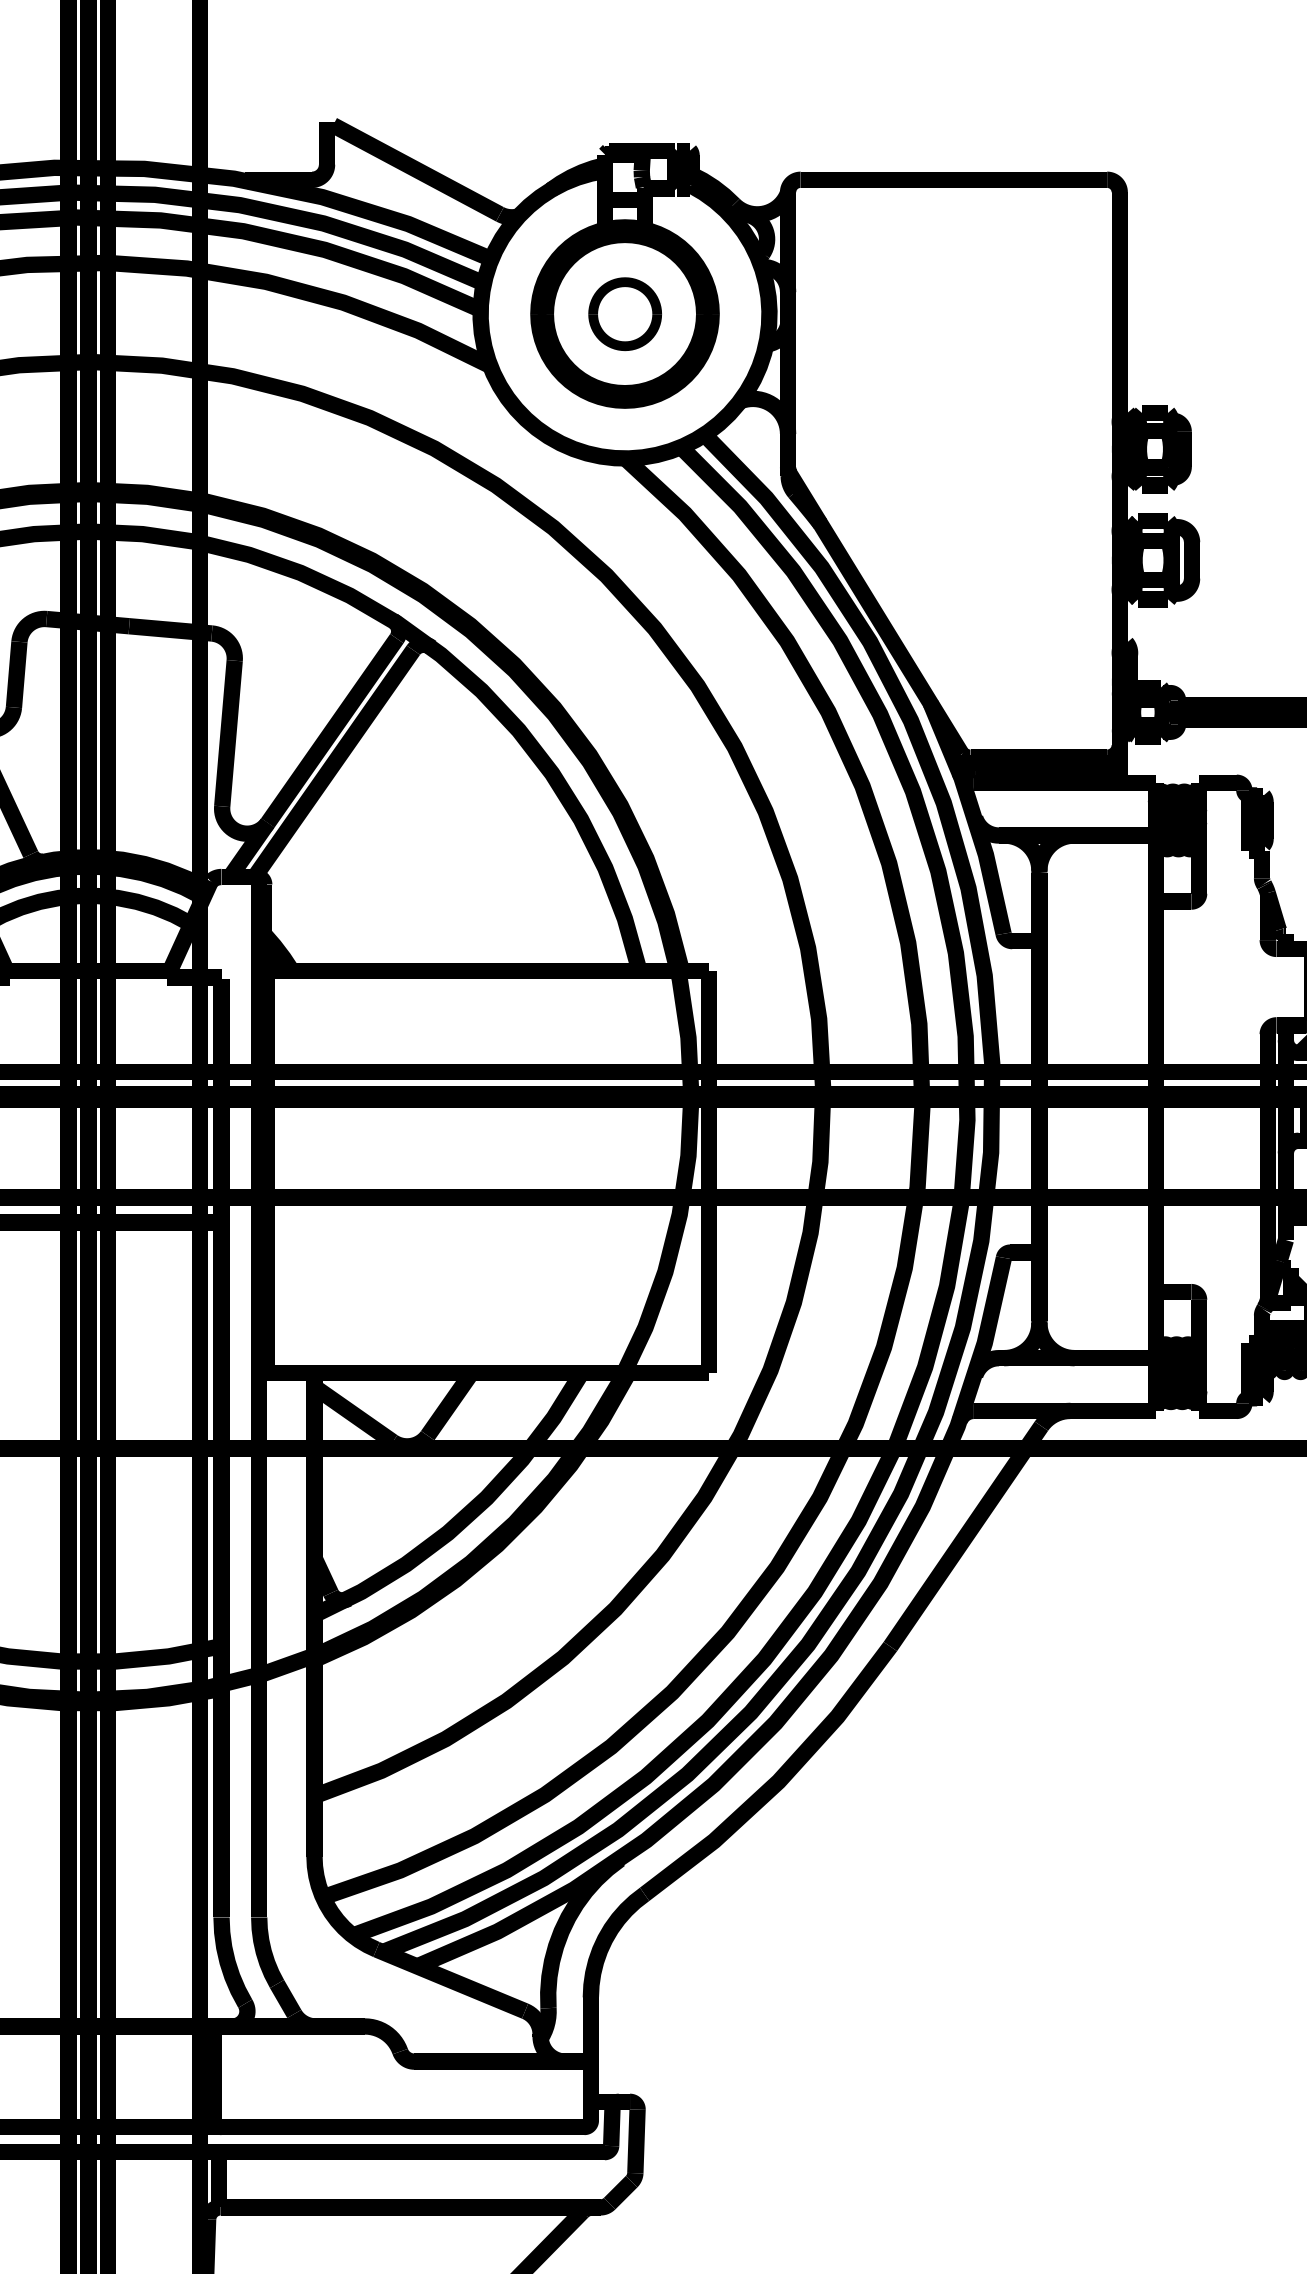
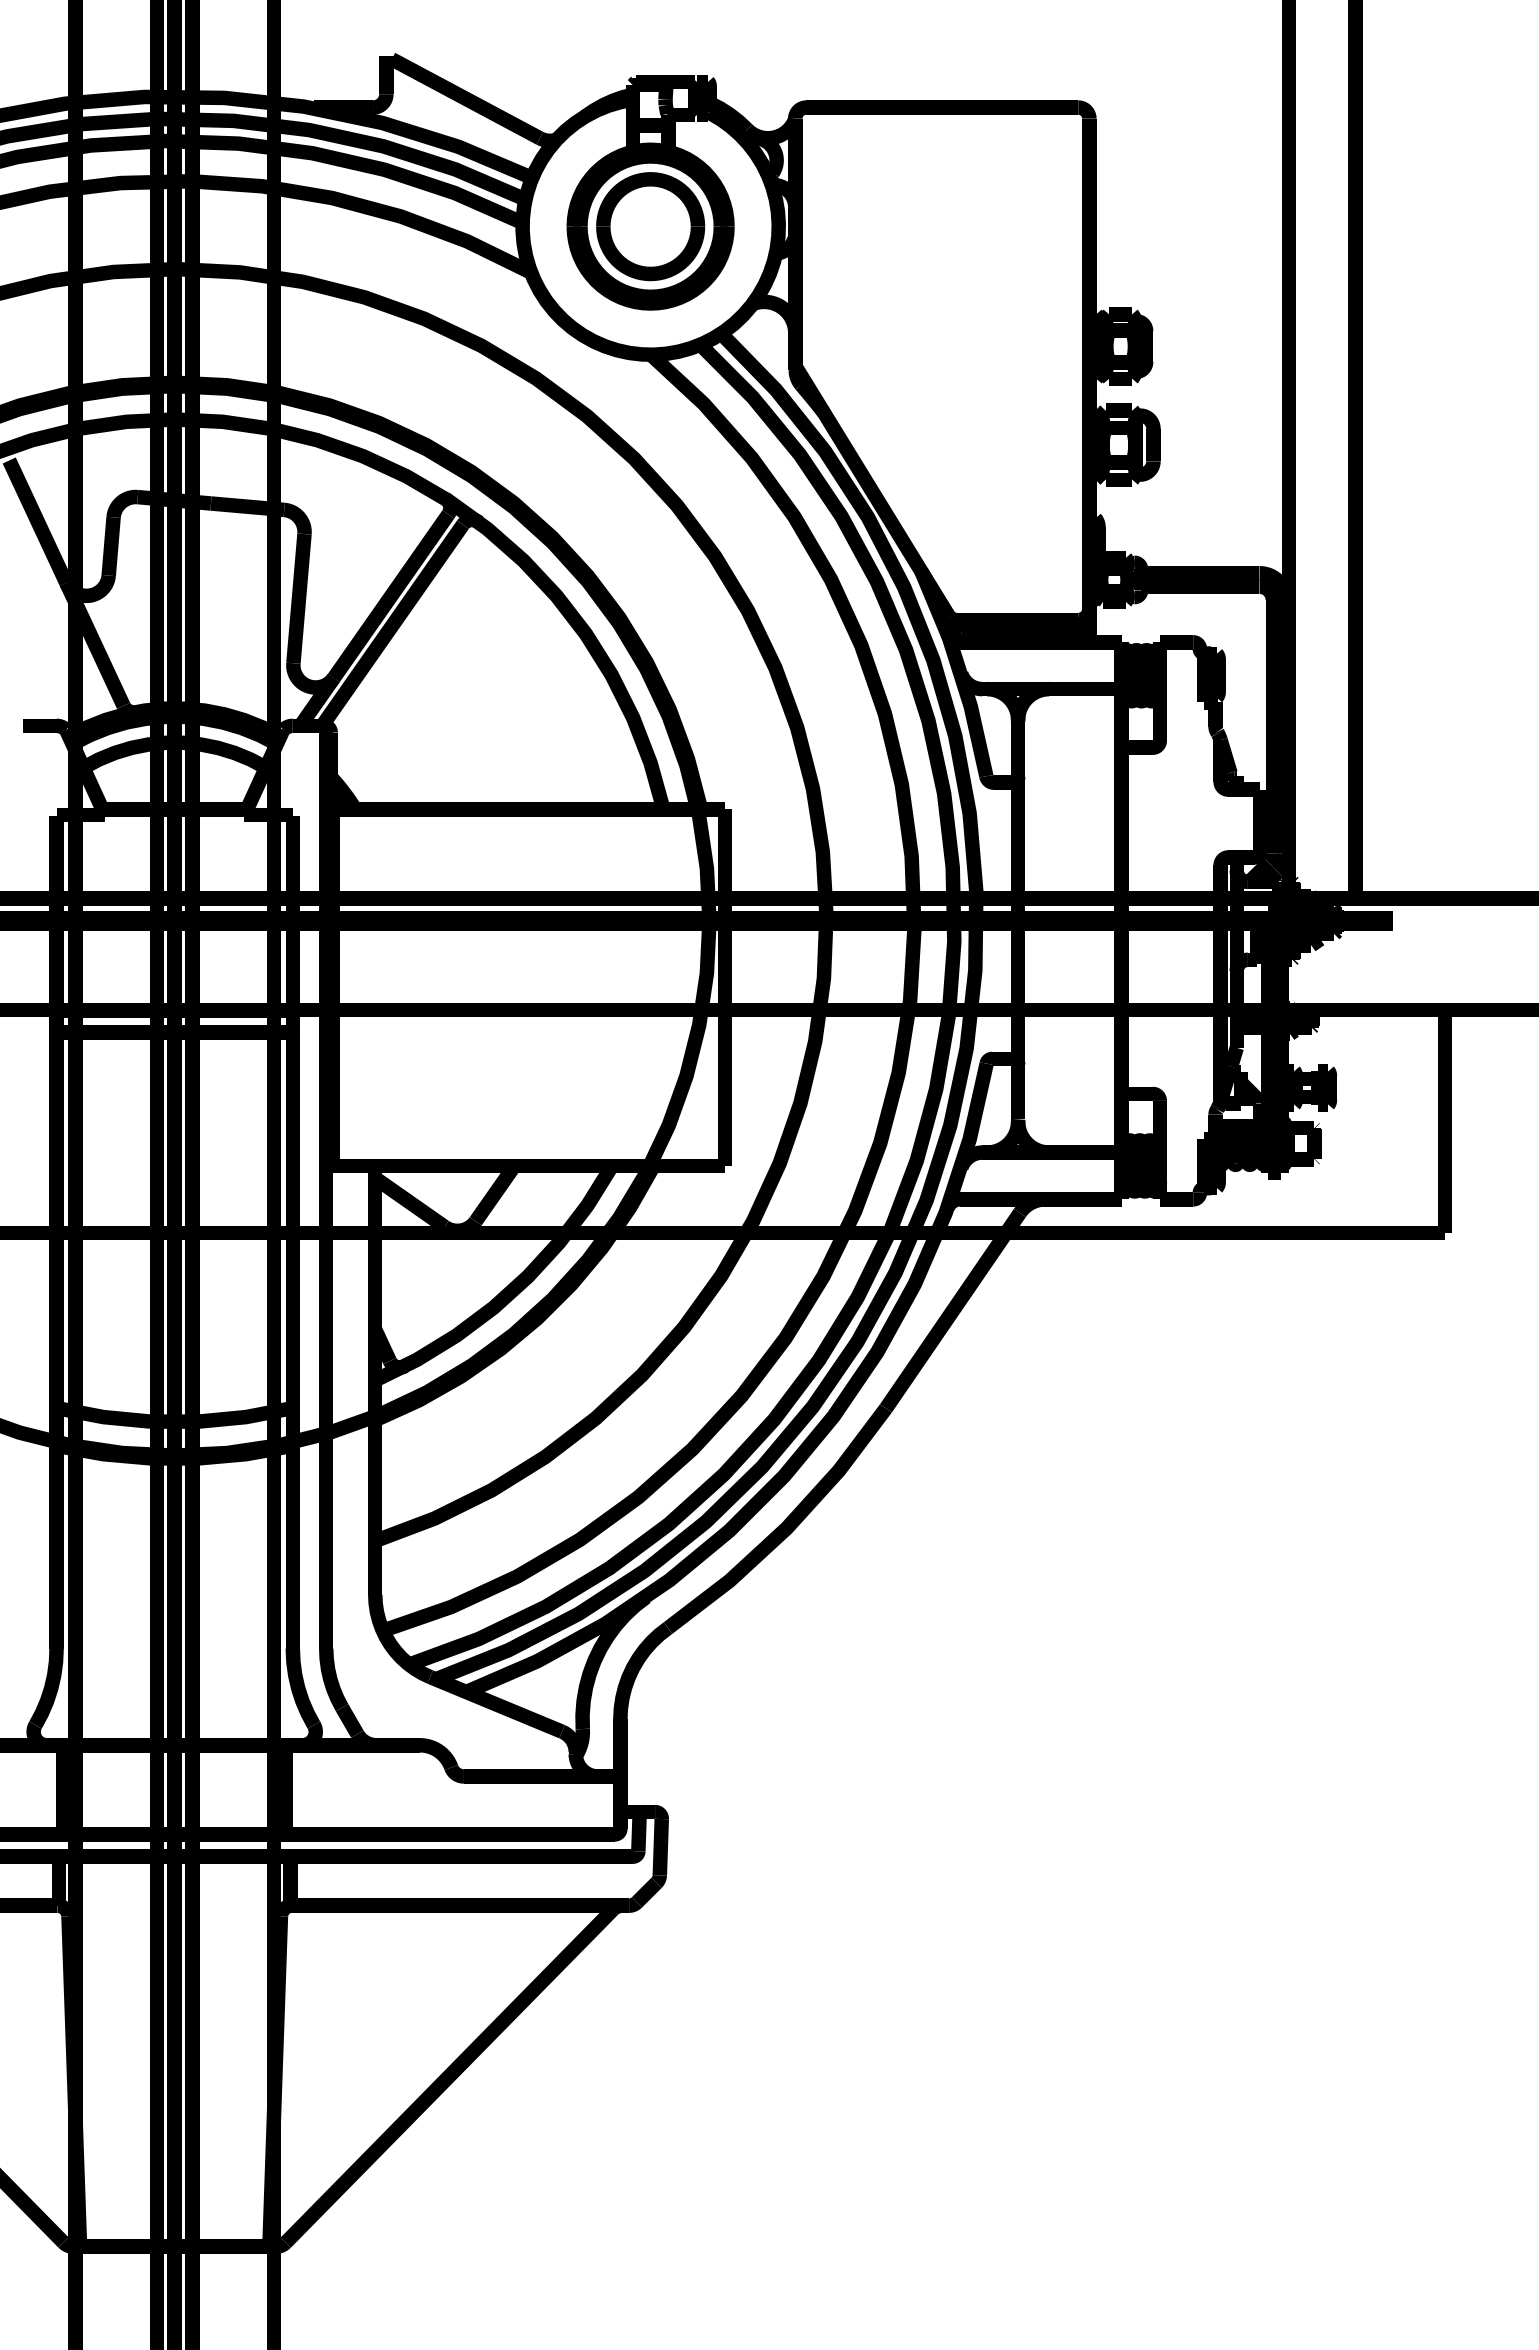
part: (624, 313) -> (650, 226), size x1.67

